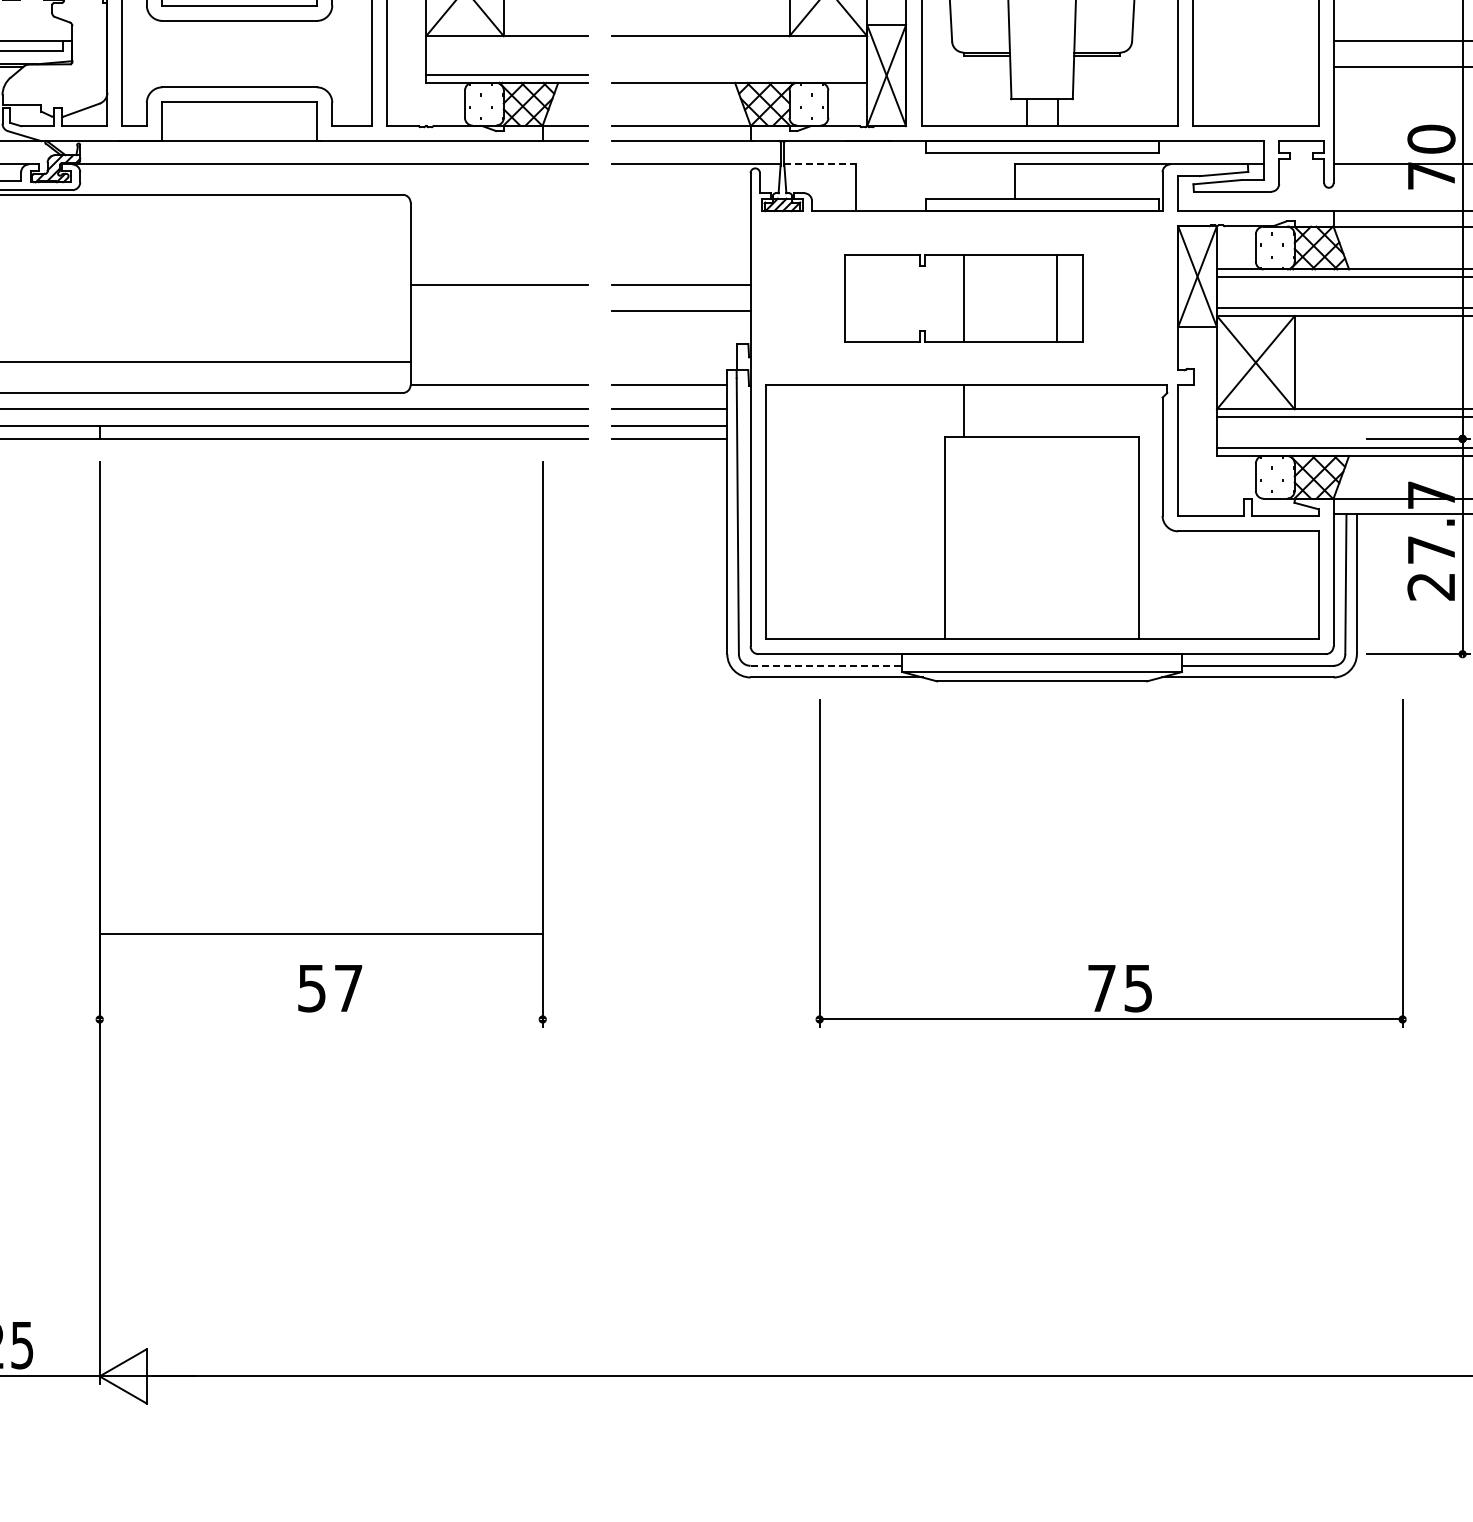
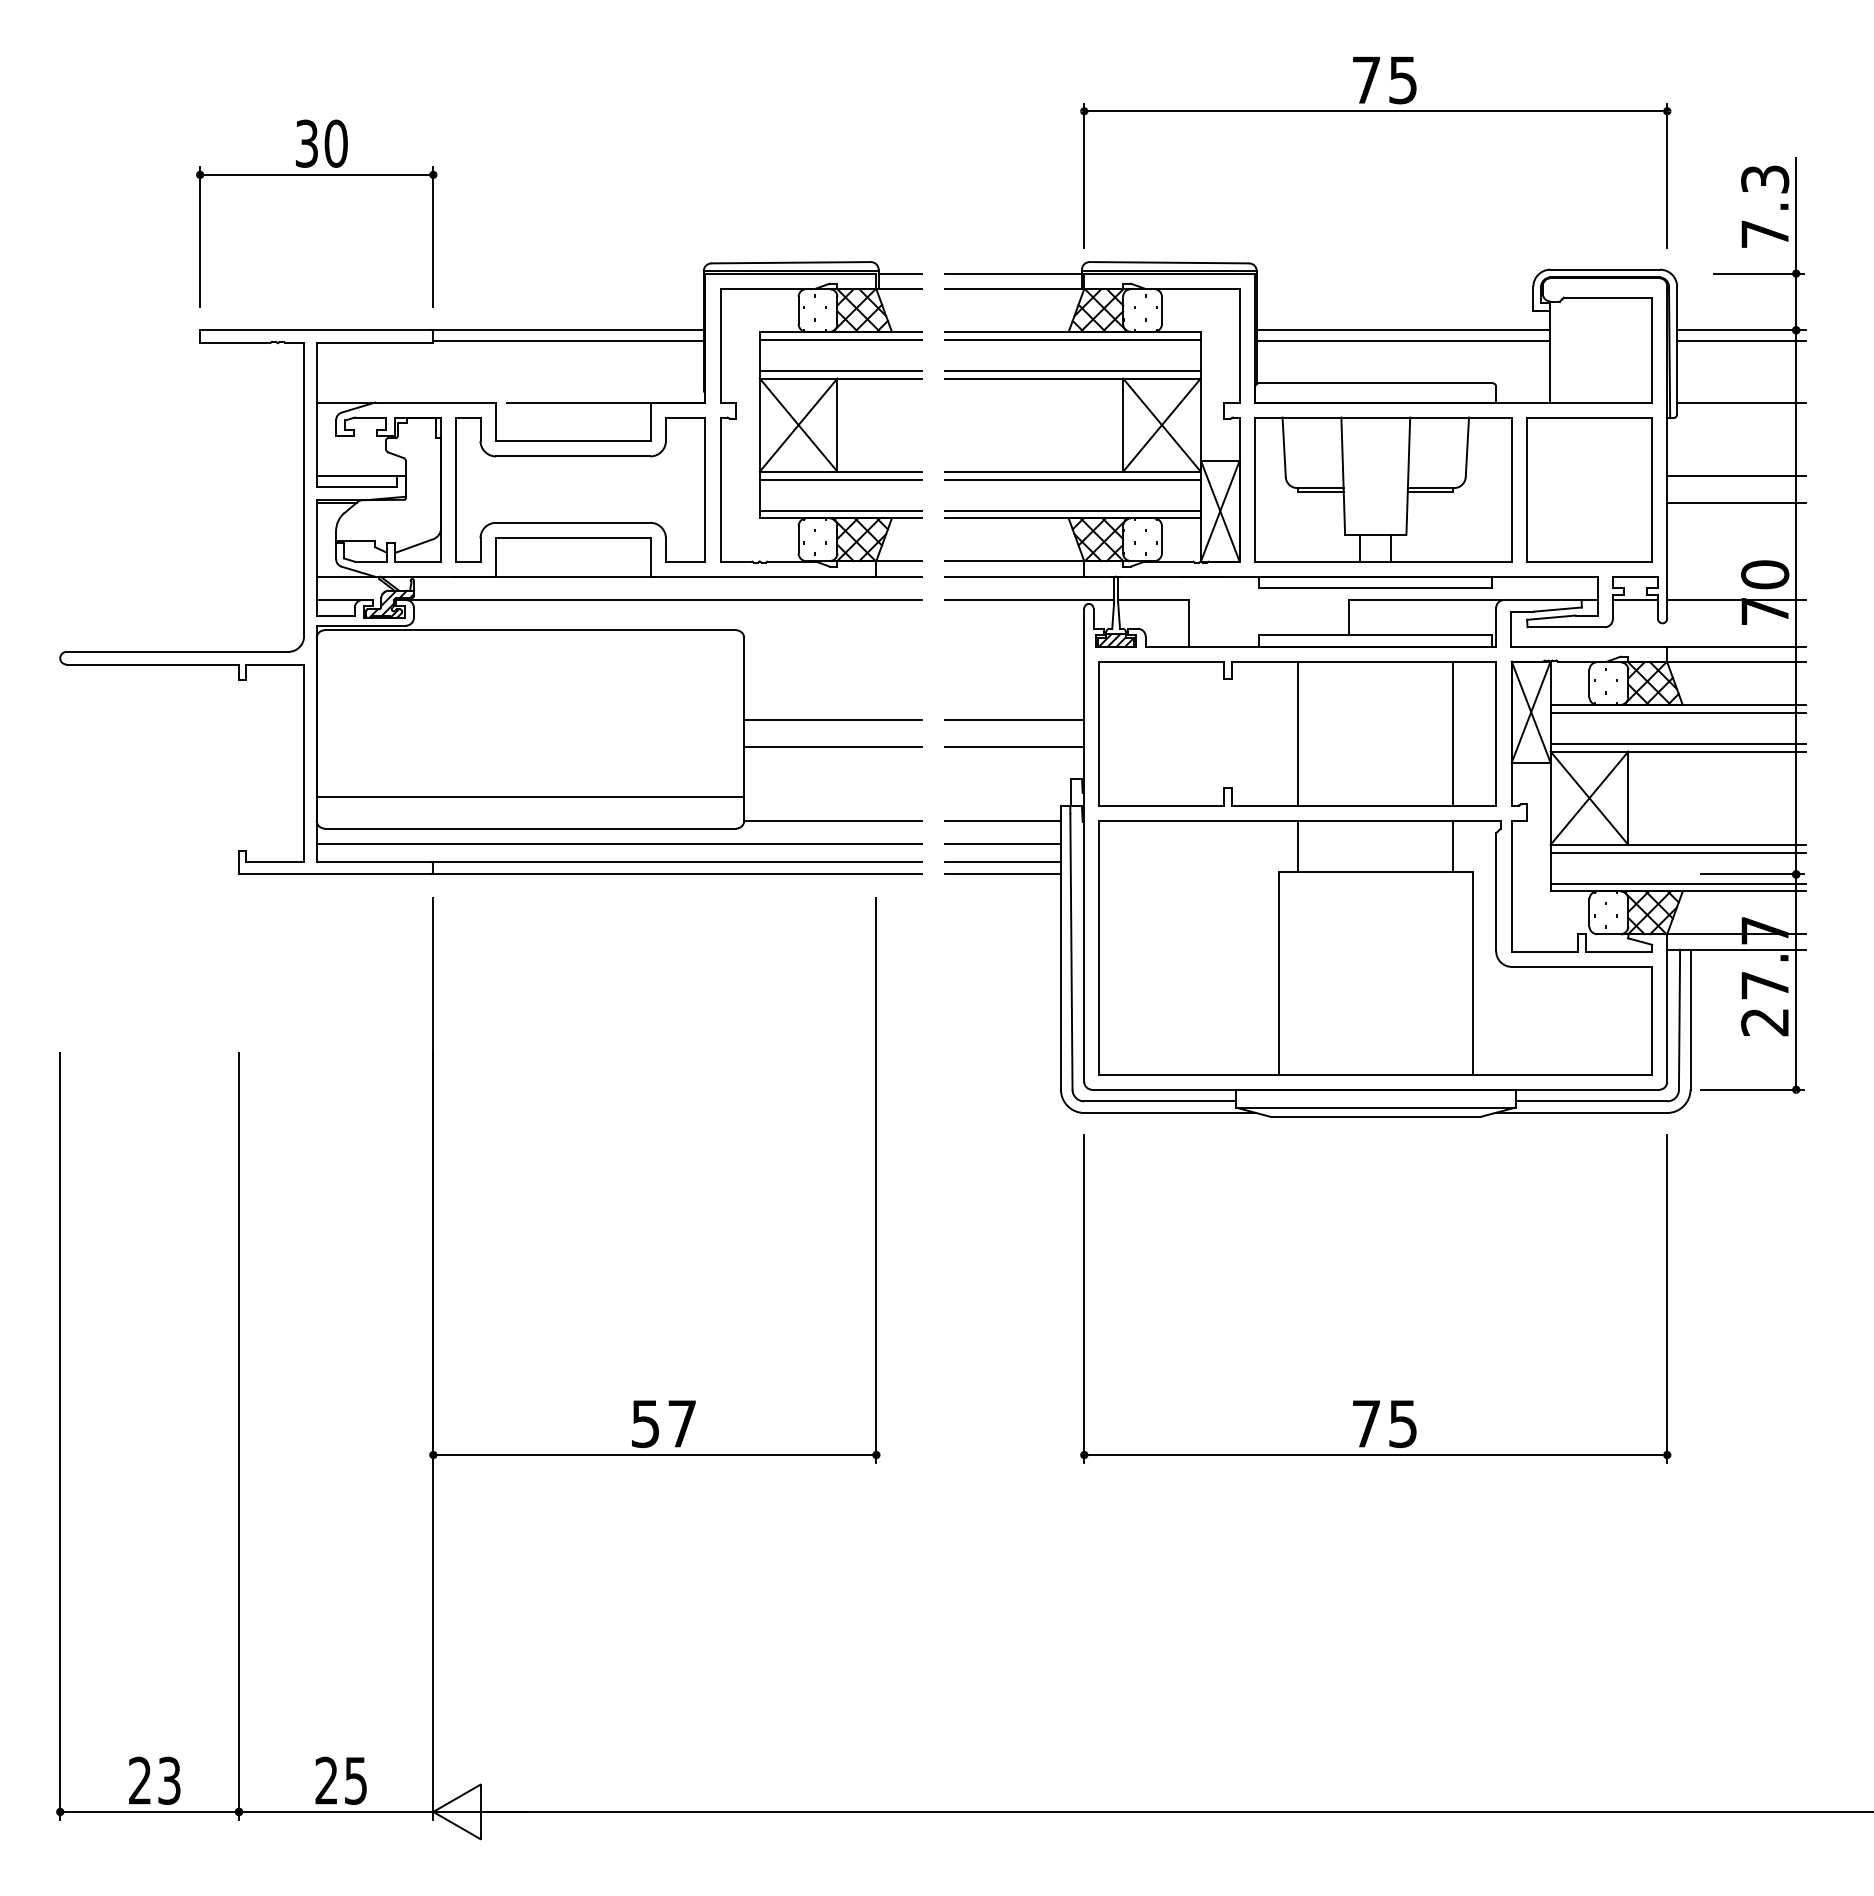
line: (506, 43) -> (840, 479), added
line: (738, 43) -> (1072, 479), added
line: (738, 74) -> (1072, 510), added
line: (819, 164) -> (1153, 600), dashed -> solid
line: (1300, 164) -> (1634, 600), added
part: (963, 297) -> (1297, 733), size x1.67
line: (499, 310) -> (833, 746), added
line: (1119, 410) -> (1453, 846), added
line: (826, 665) -> (1160, 1101), dashed -> solid
line: (320, 934) -> (654, 1455), moved
part: (1110, 964) -> (1375, 1400), moved

